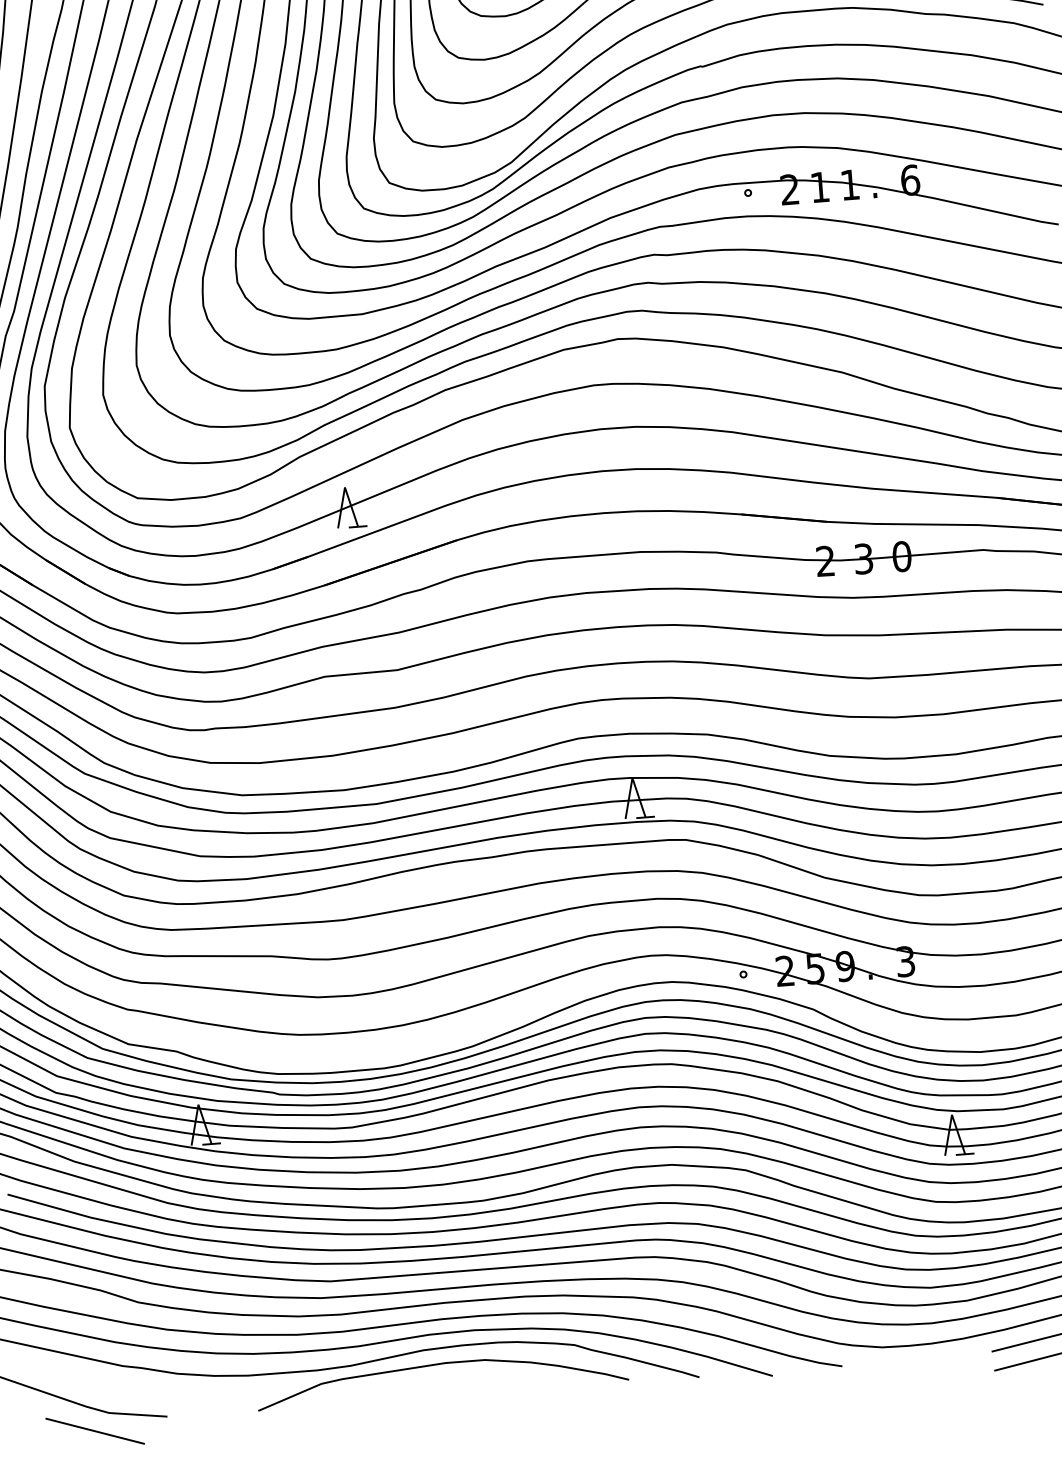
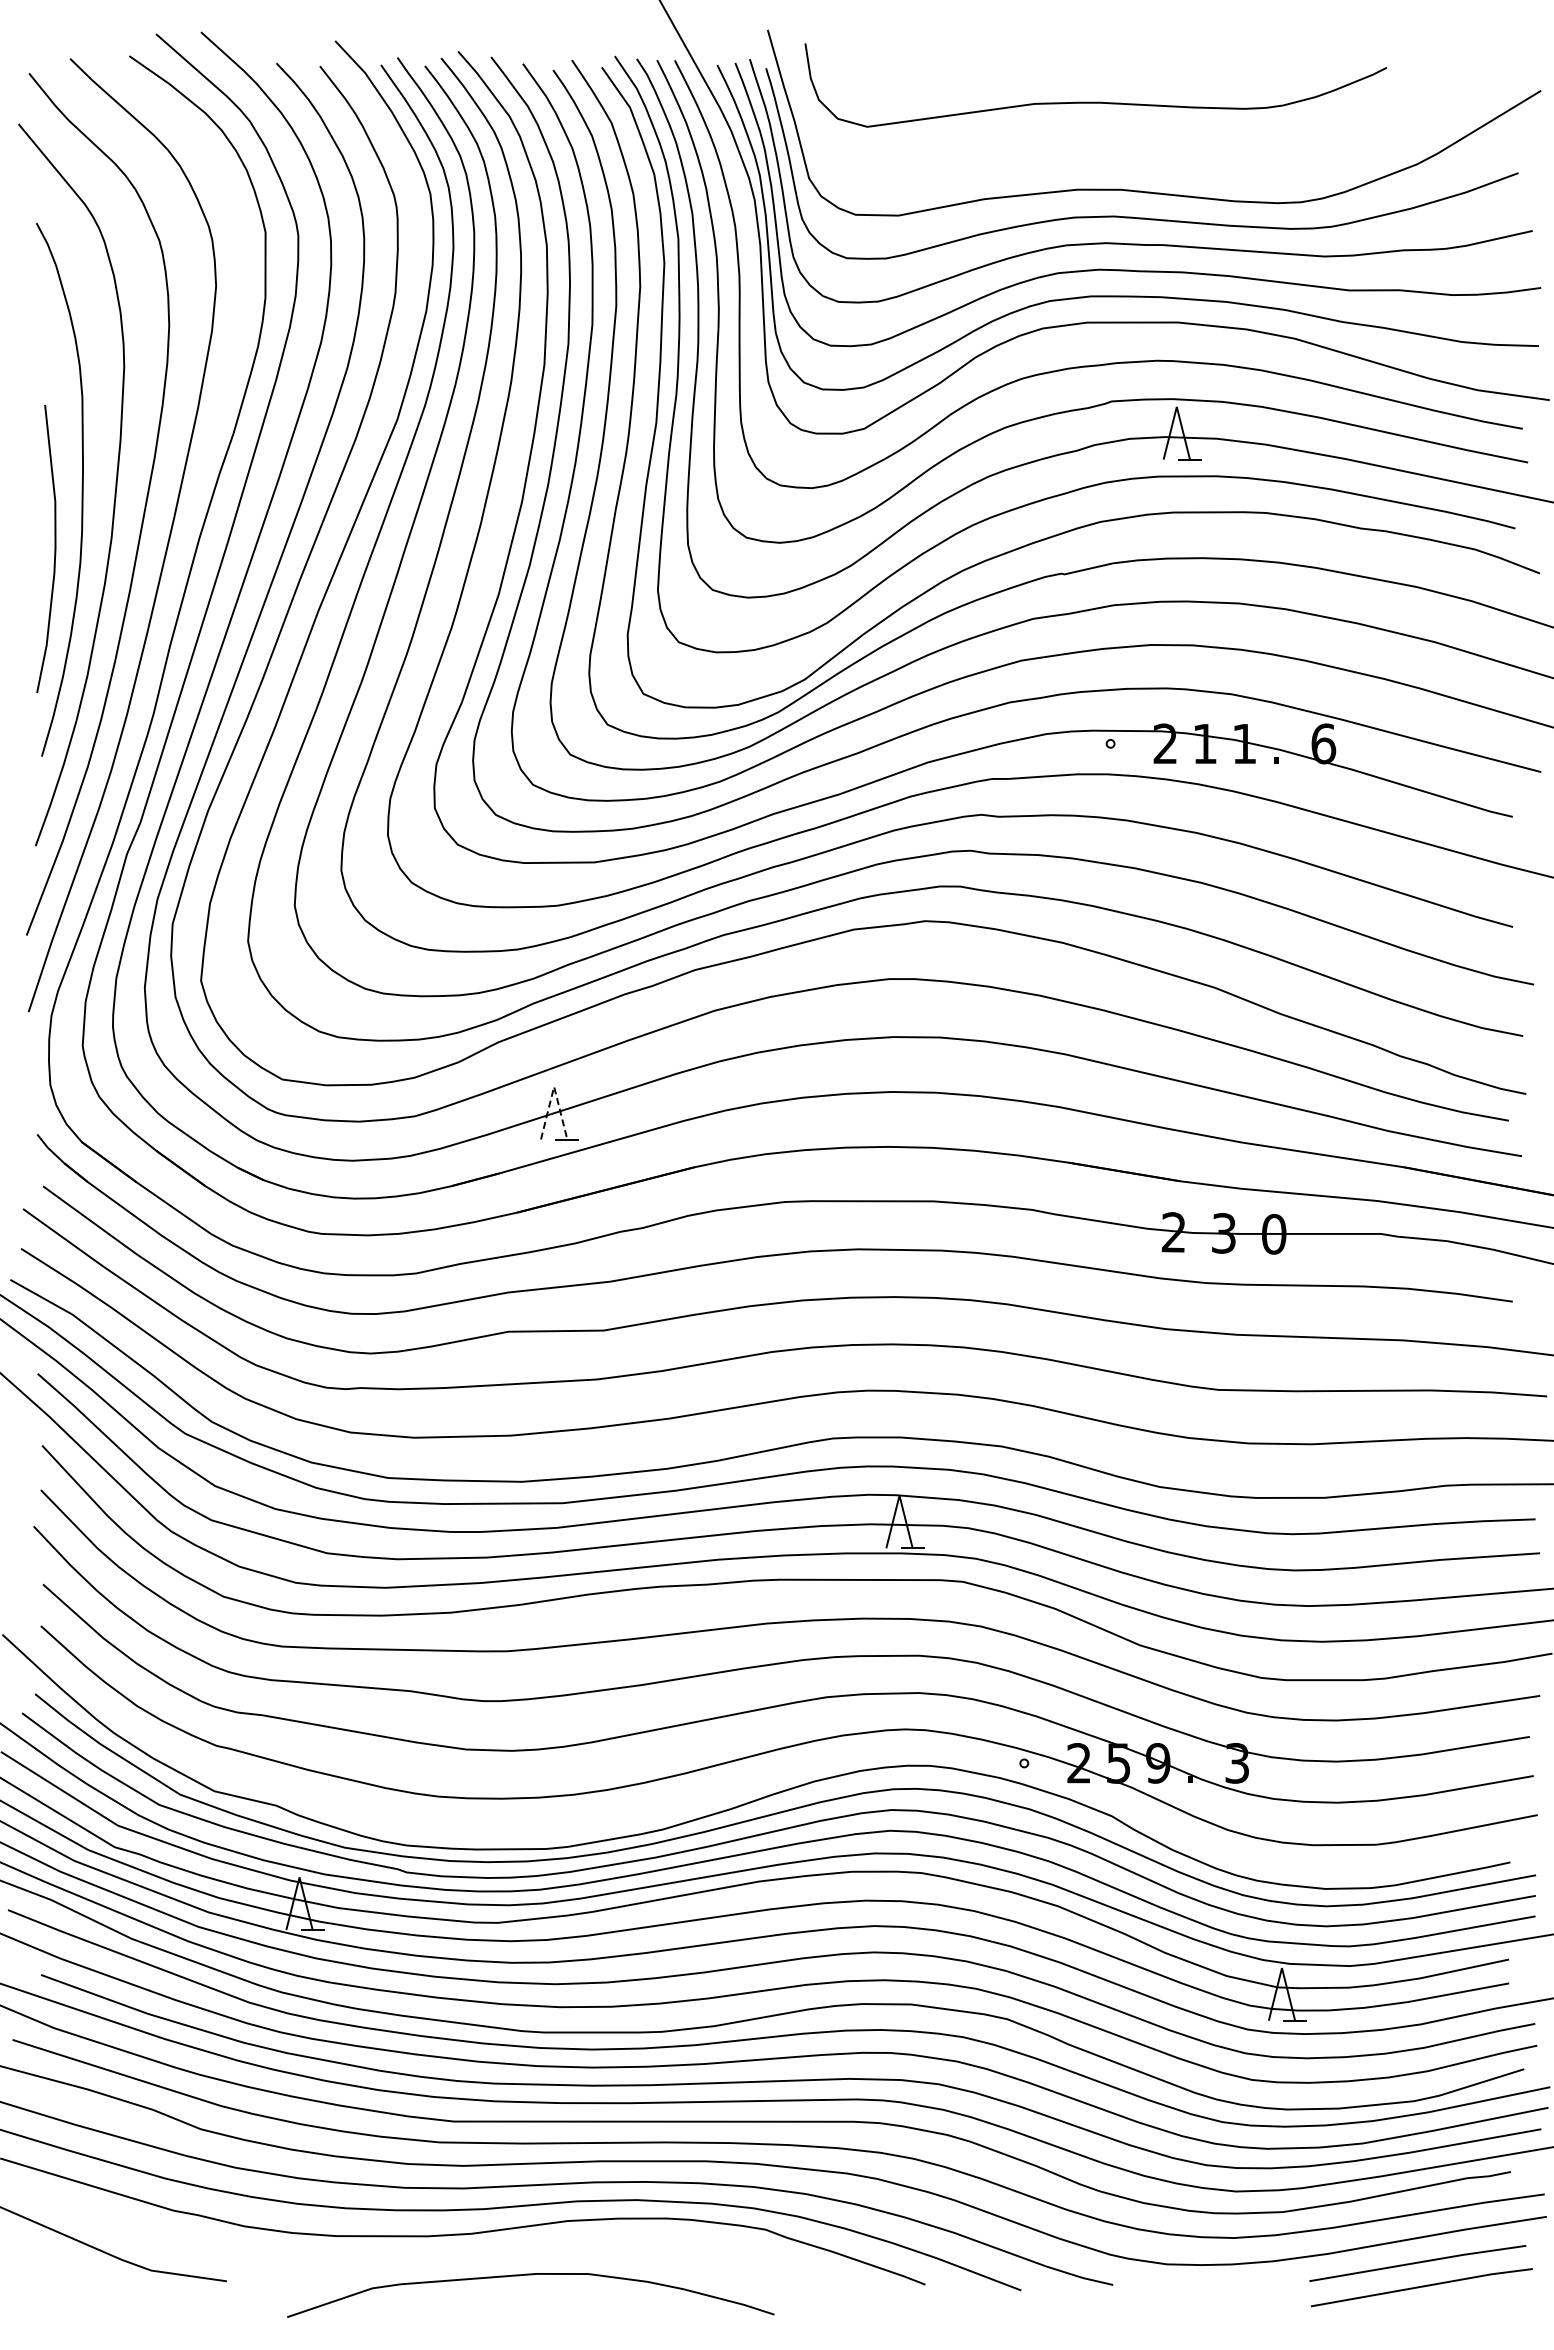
line: (345, 487) -> (554, 1086), solid -> dashed
curve: (441, 1364) -> (530, 2275), moved
line: (94, 1430) -> (130, 2292), removed

